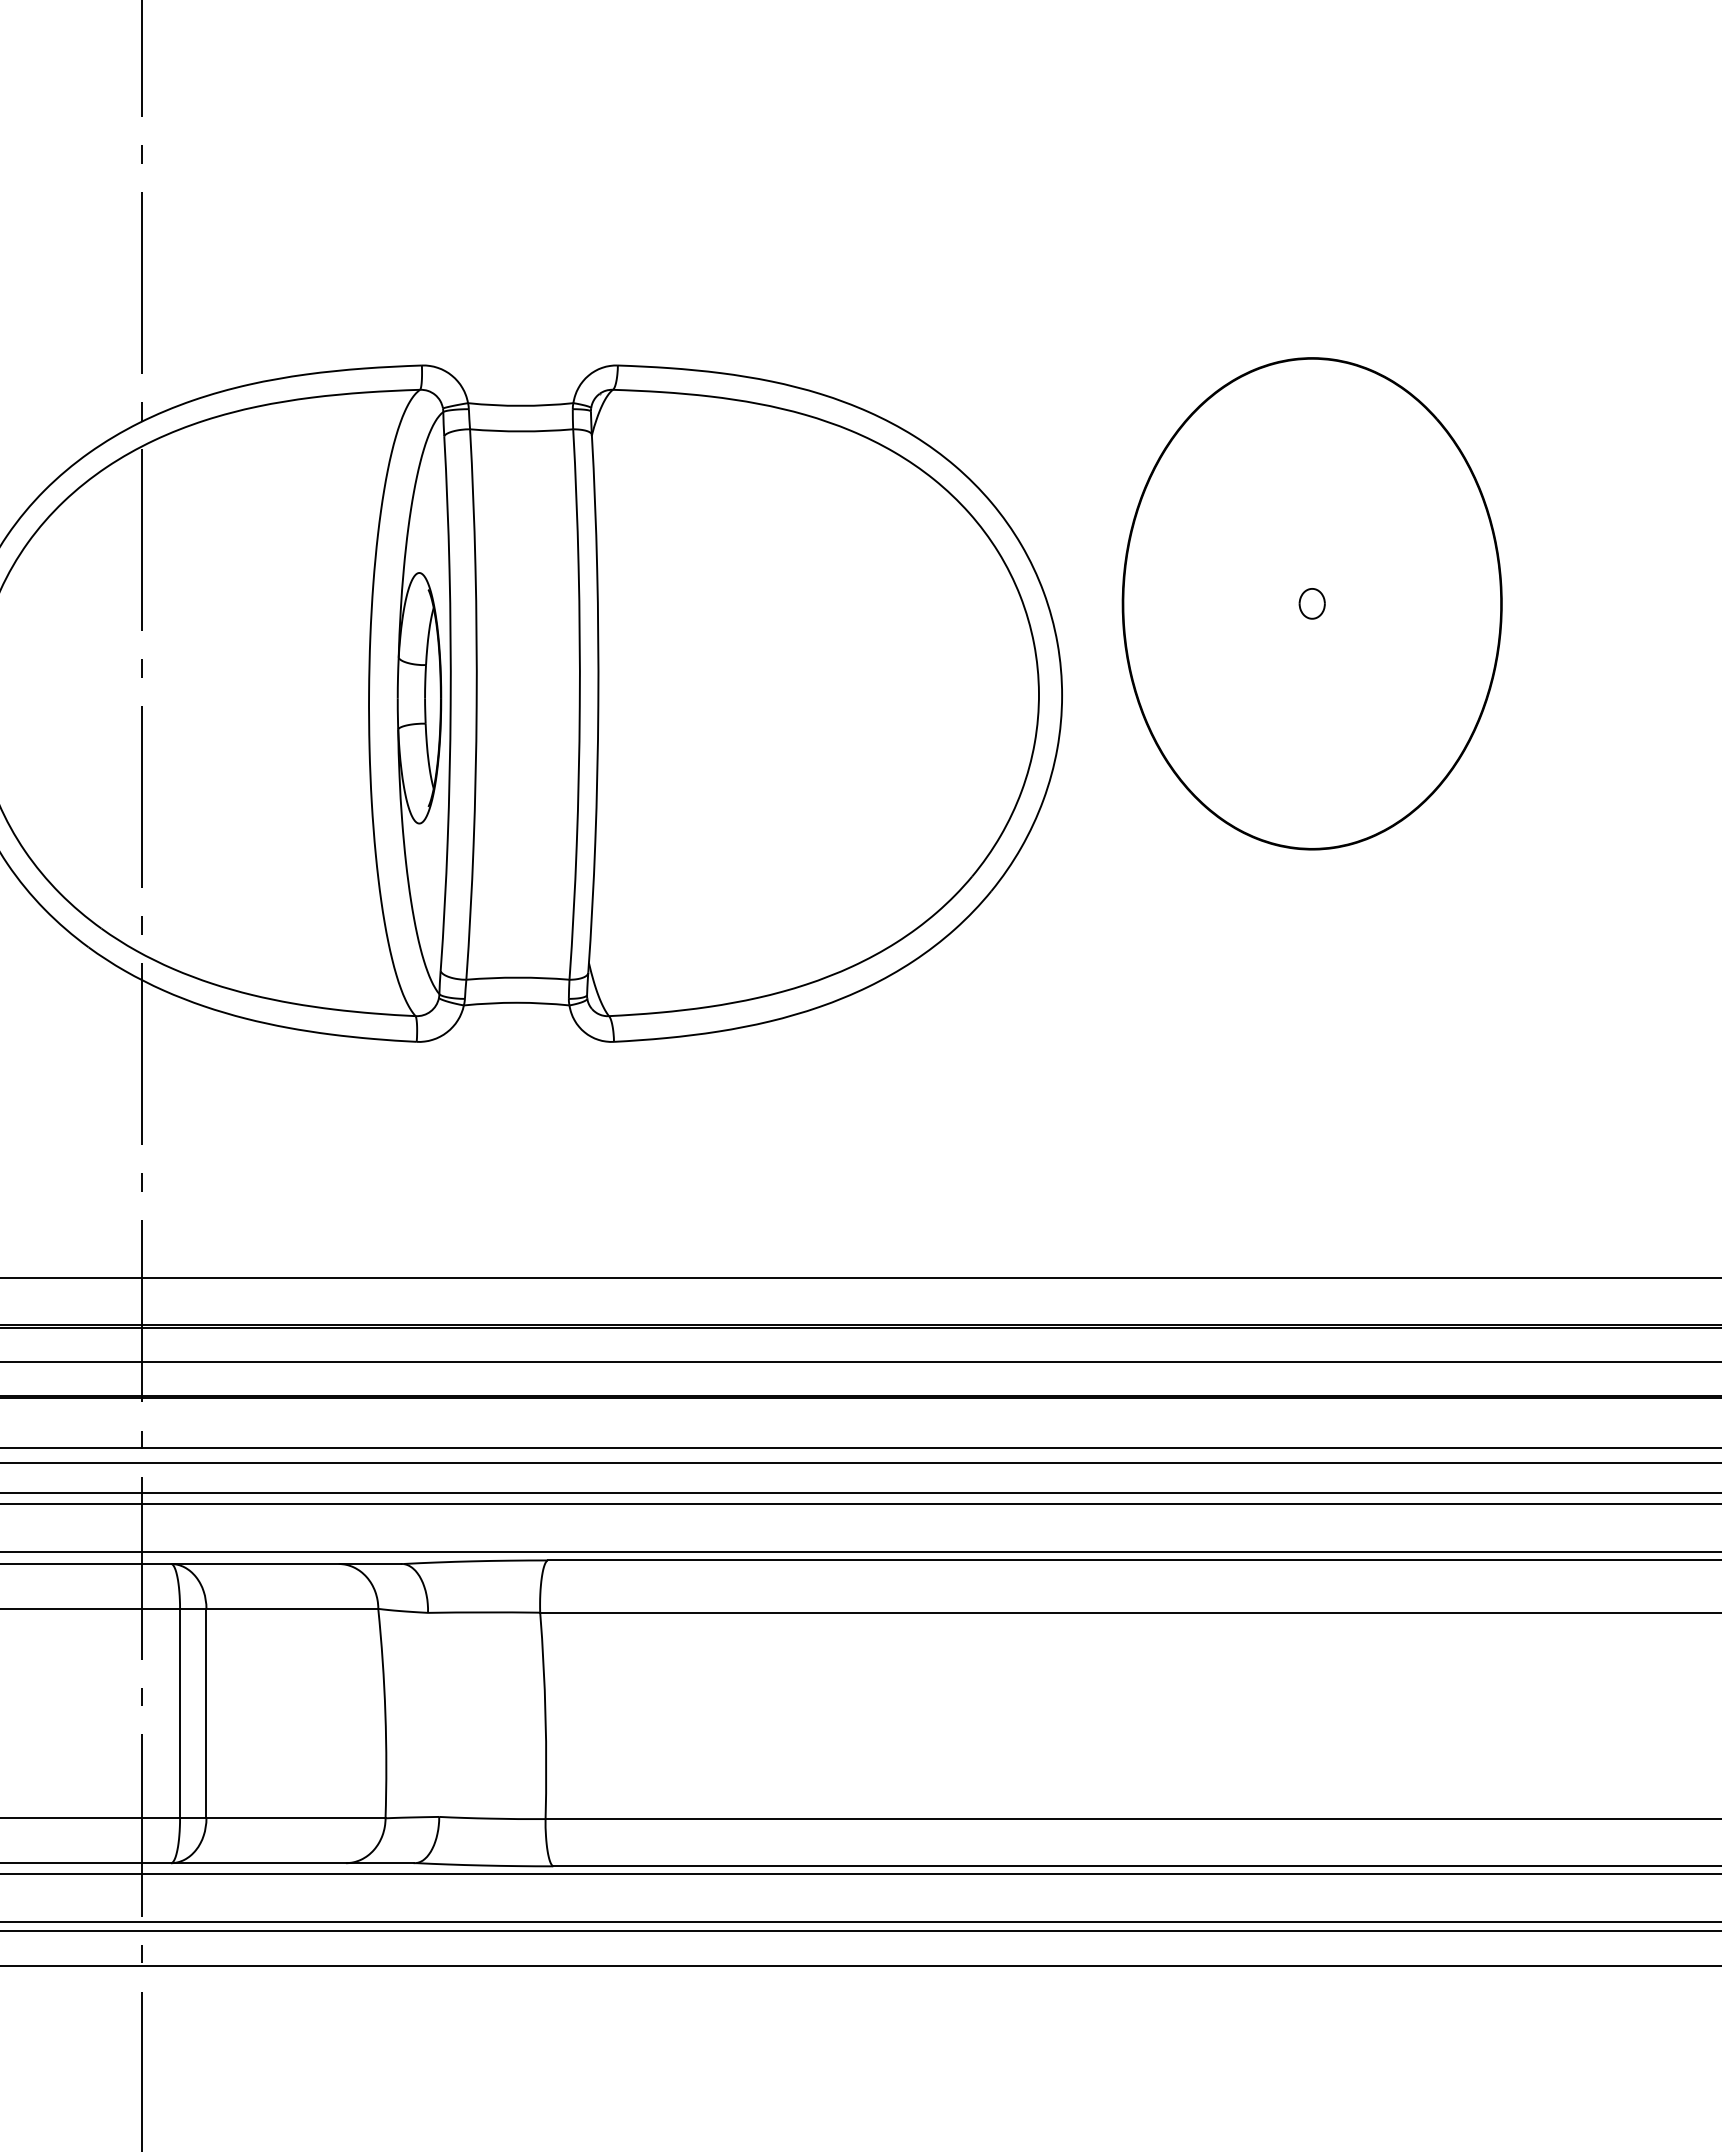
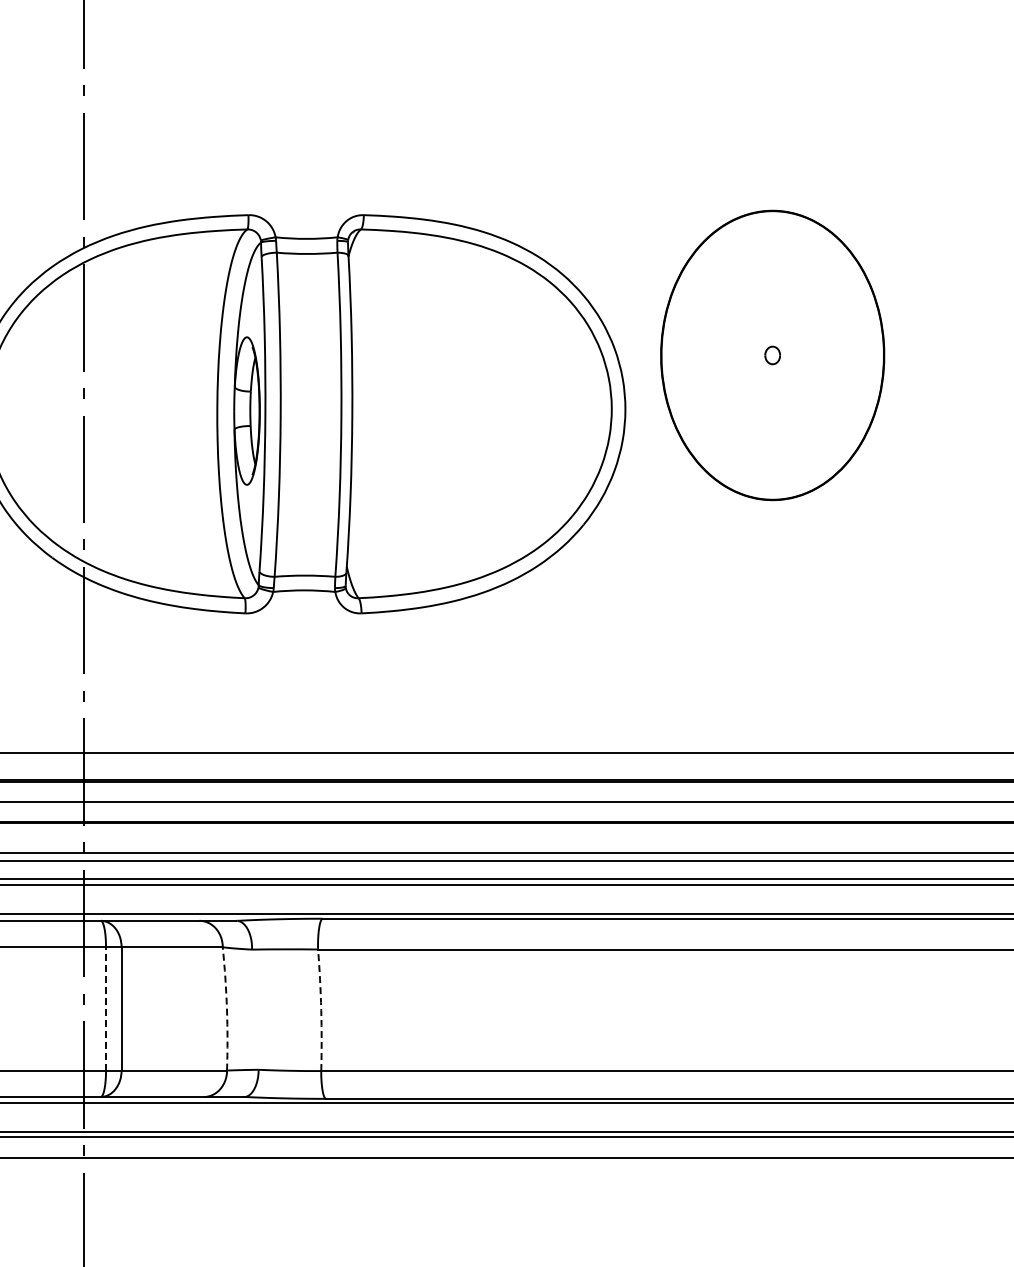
line: (180, 1712) -> (106, 1008), solid -> dashed
arc: (384, 1712) -> (226, 1008), solid -> dashed
arc: (545, 1716) -> (321, 1010), solid -> dashed

